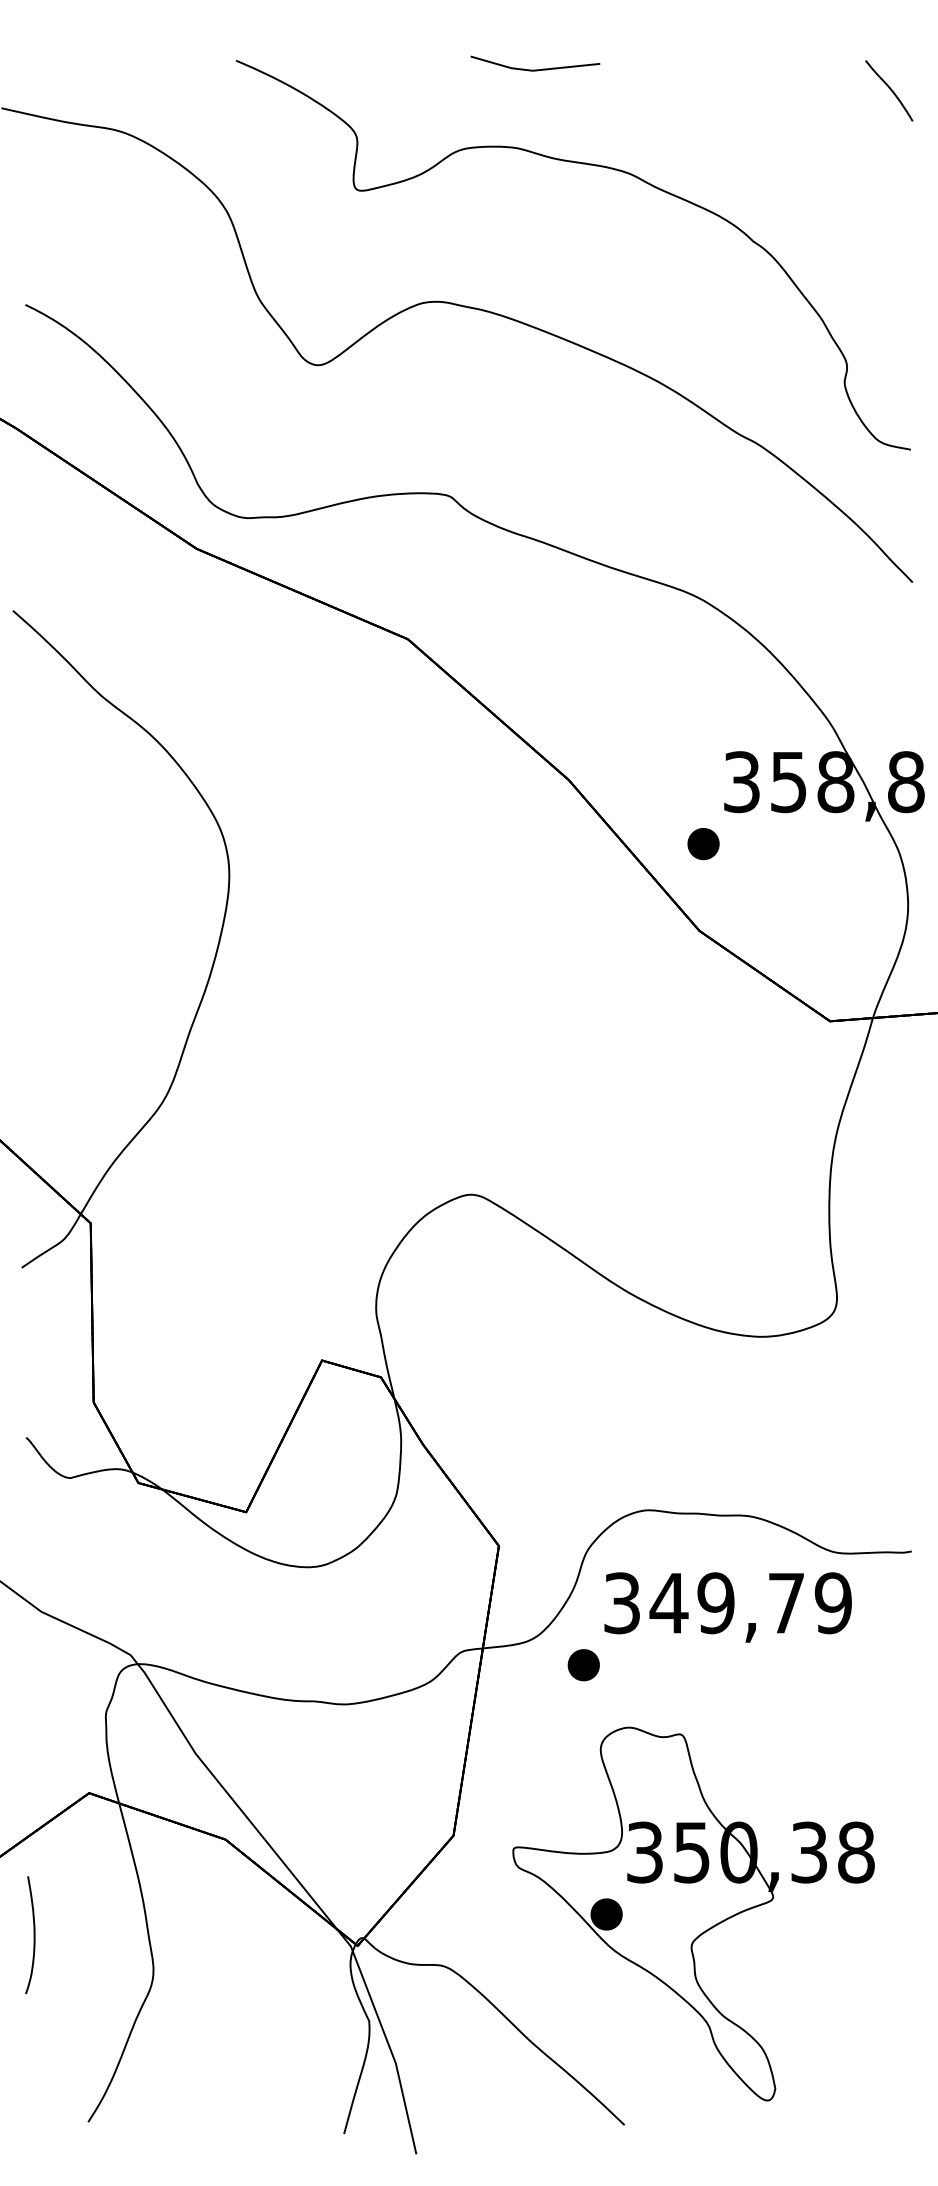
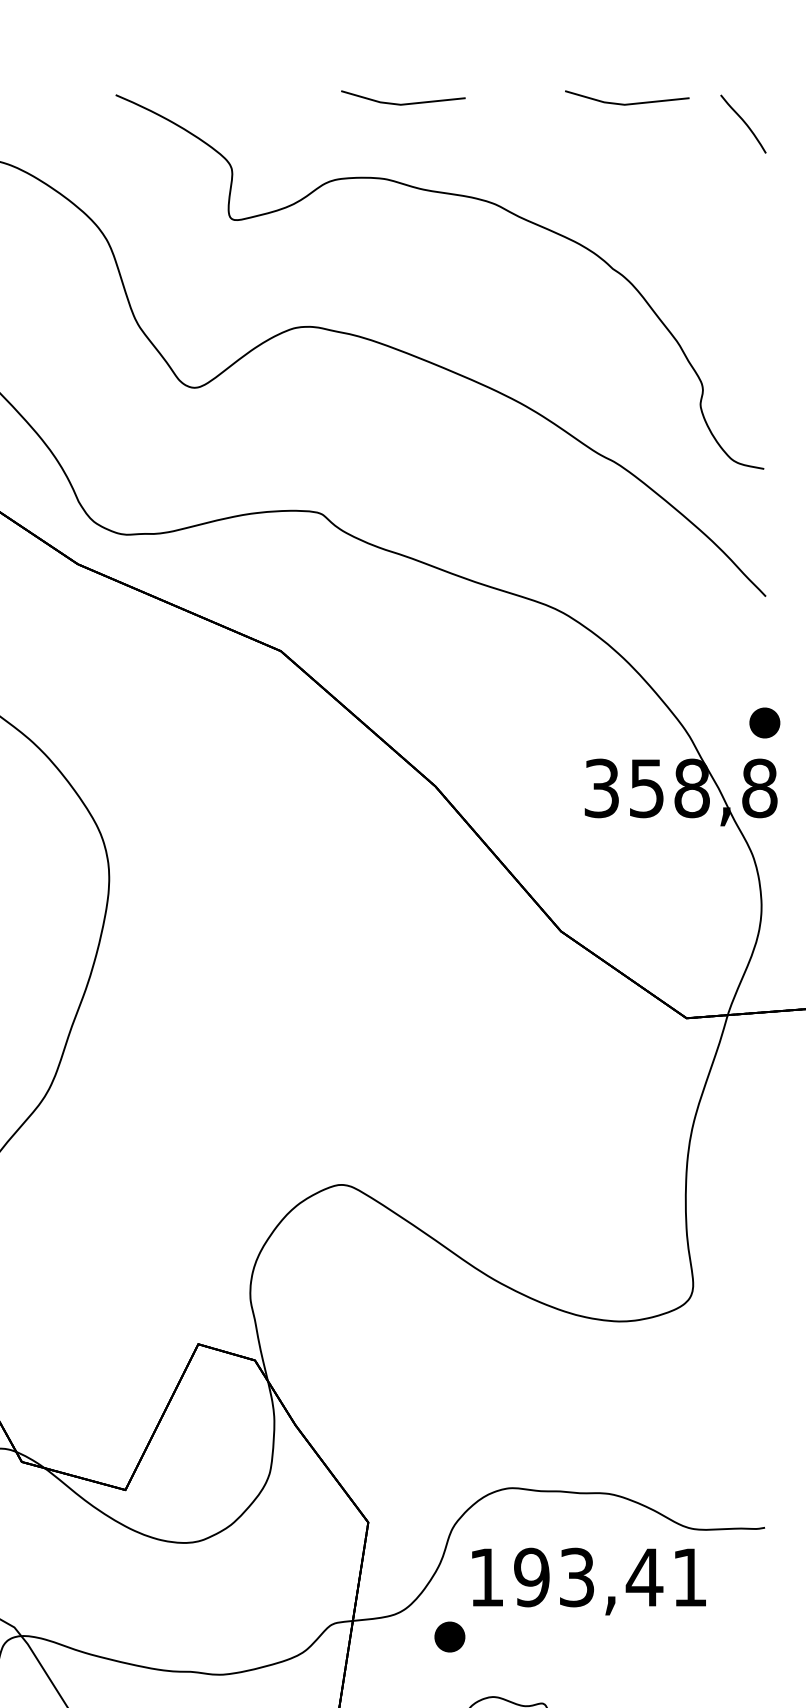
line: (768, 69) -> (627, 103), added
part: (703, 844) -> (764, 723), moved
text: (727, 1603) -> (587, 1577), 349,79 -> 193,41

